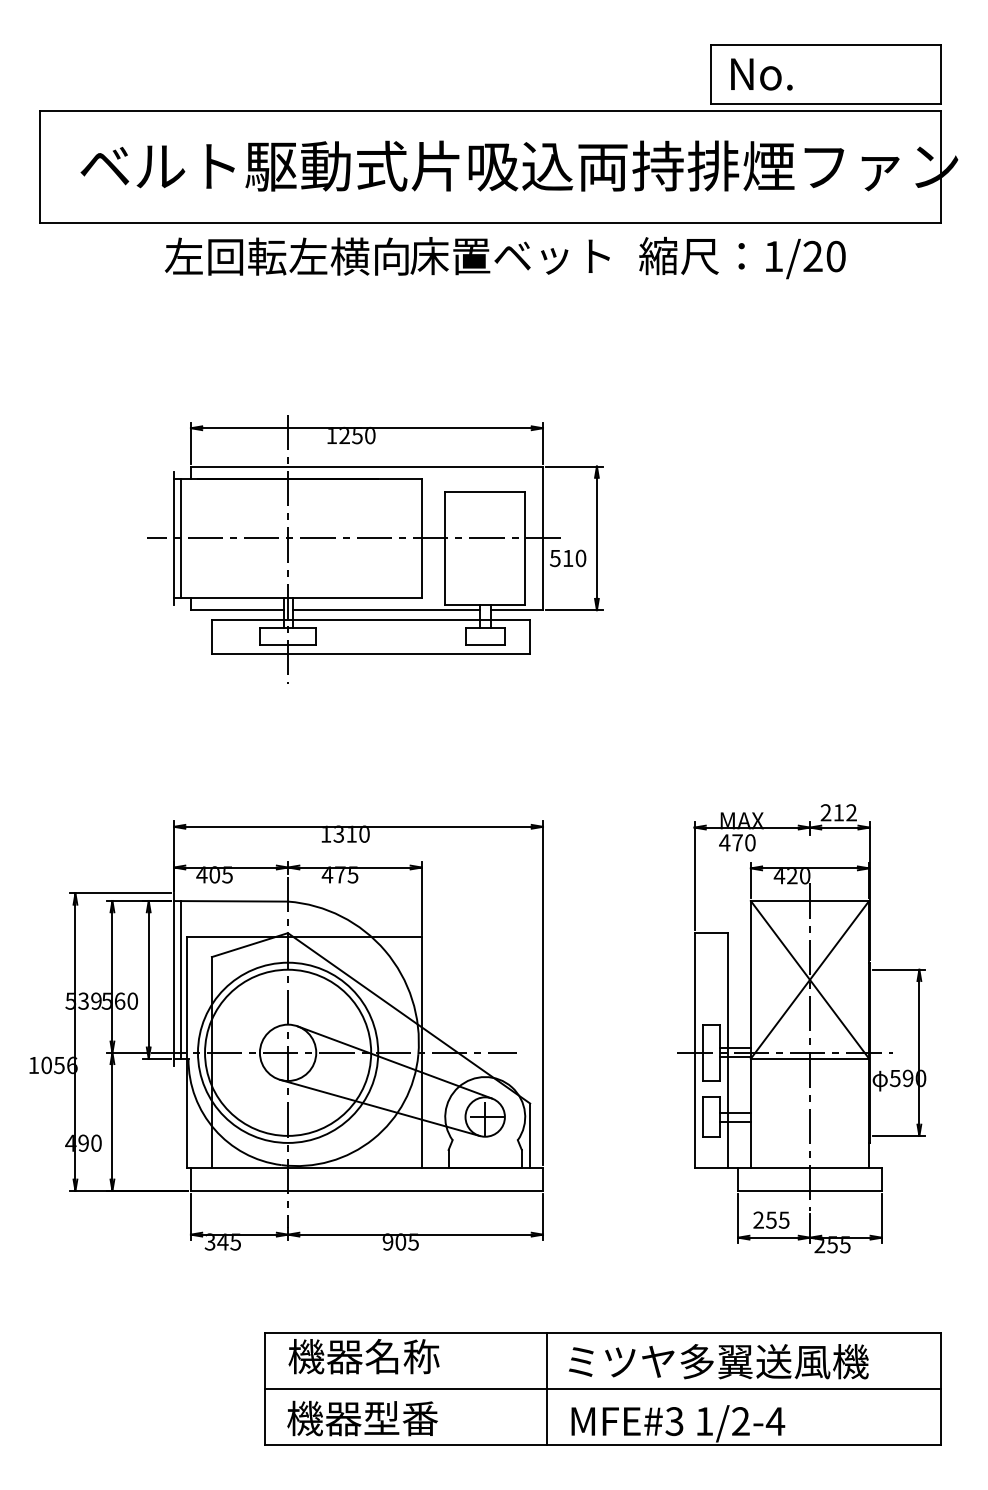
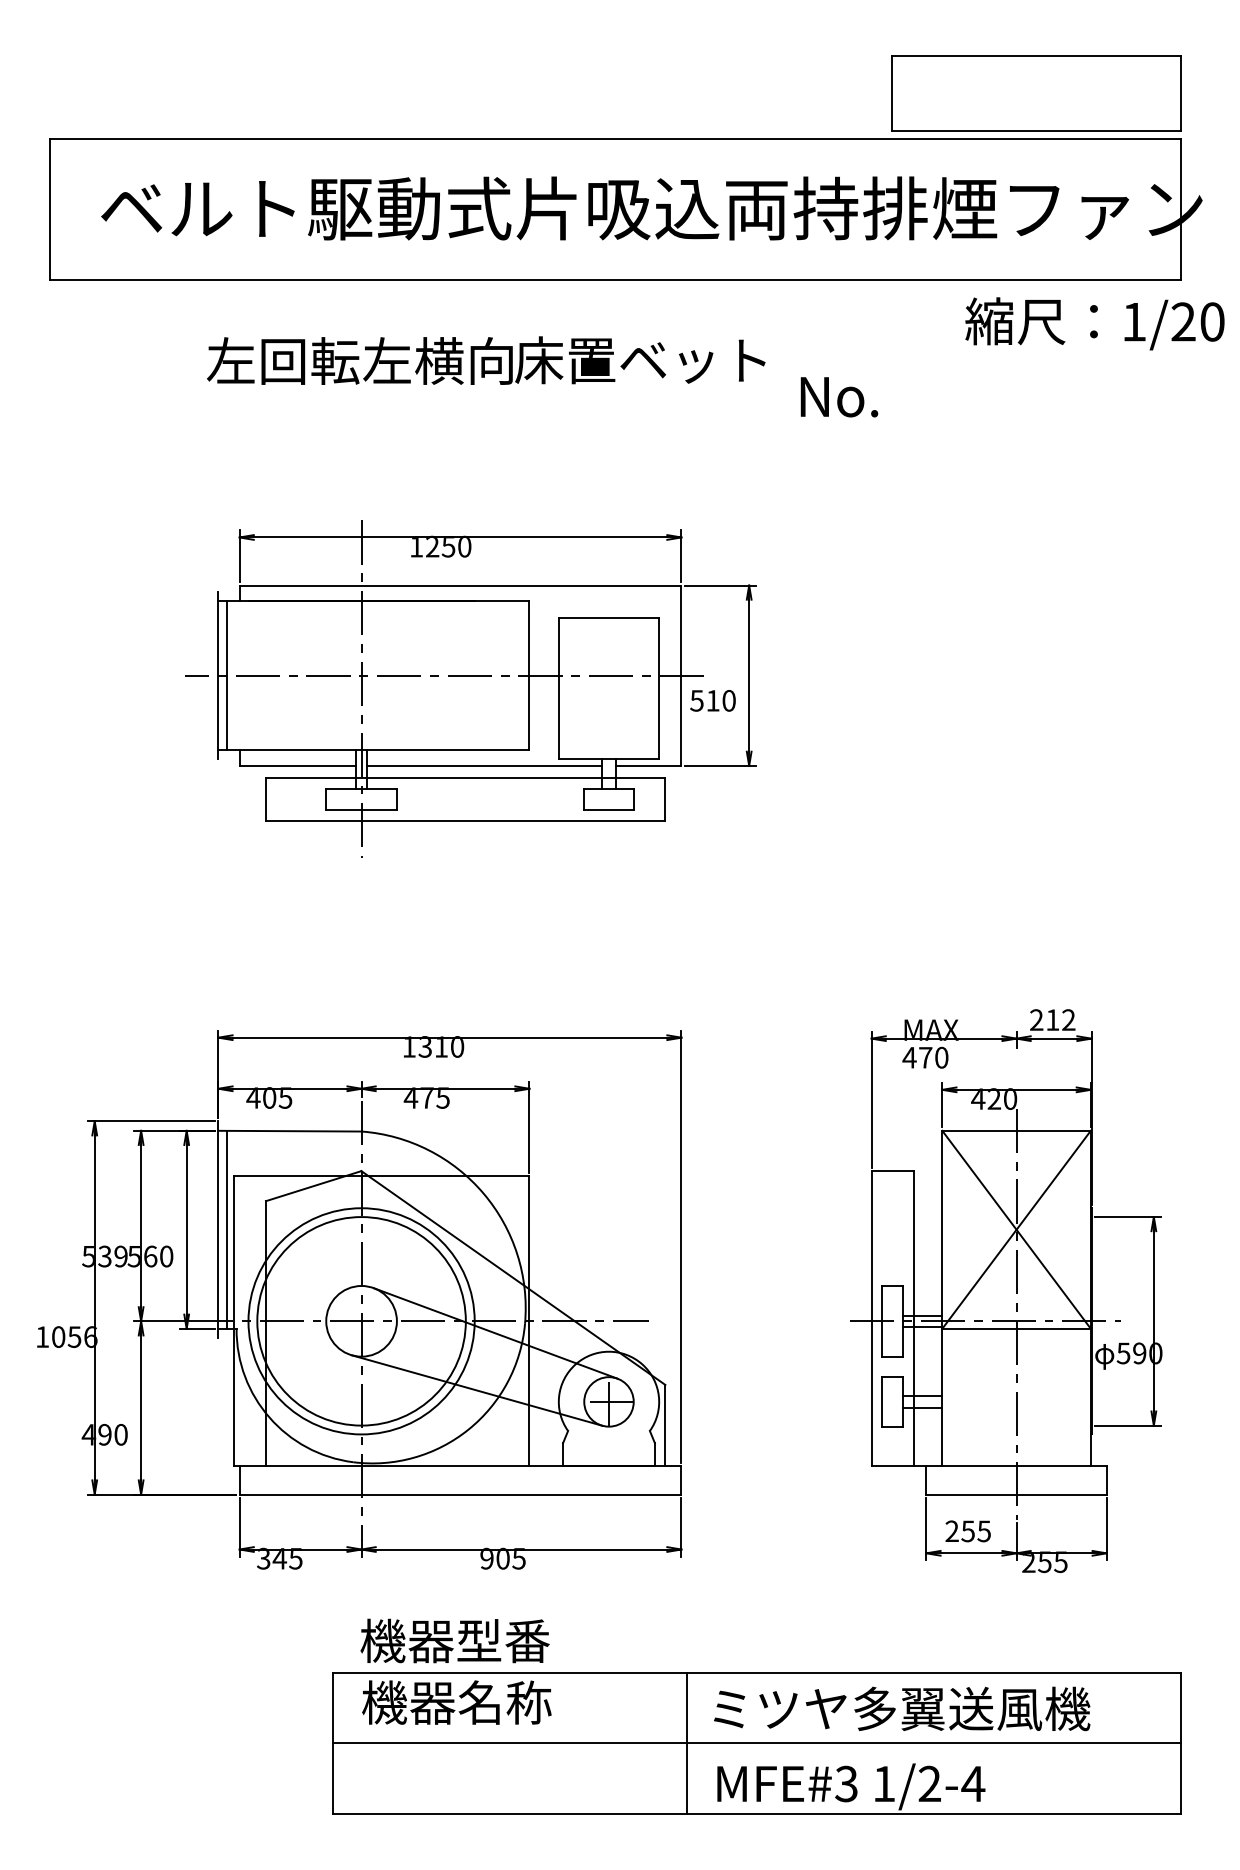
text: (761, 74) -> (838, 397), moved
text: (387, 256) -> (486, 360), moved
text: (742, 257) -> (1095, 323), moved
text: (362, 1418) -> (454, 1640), moved

